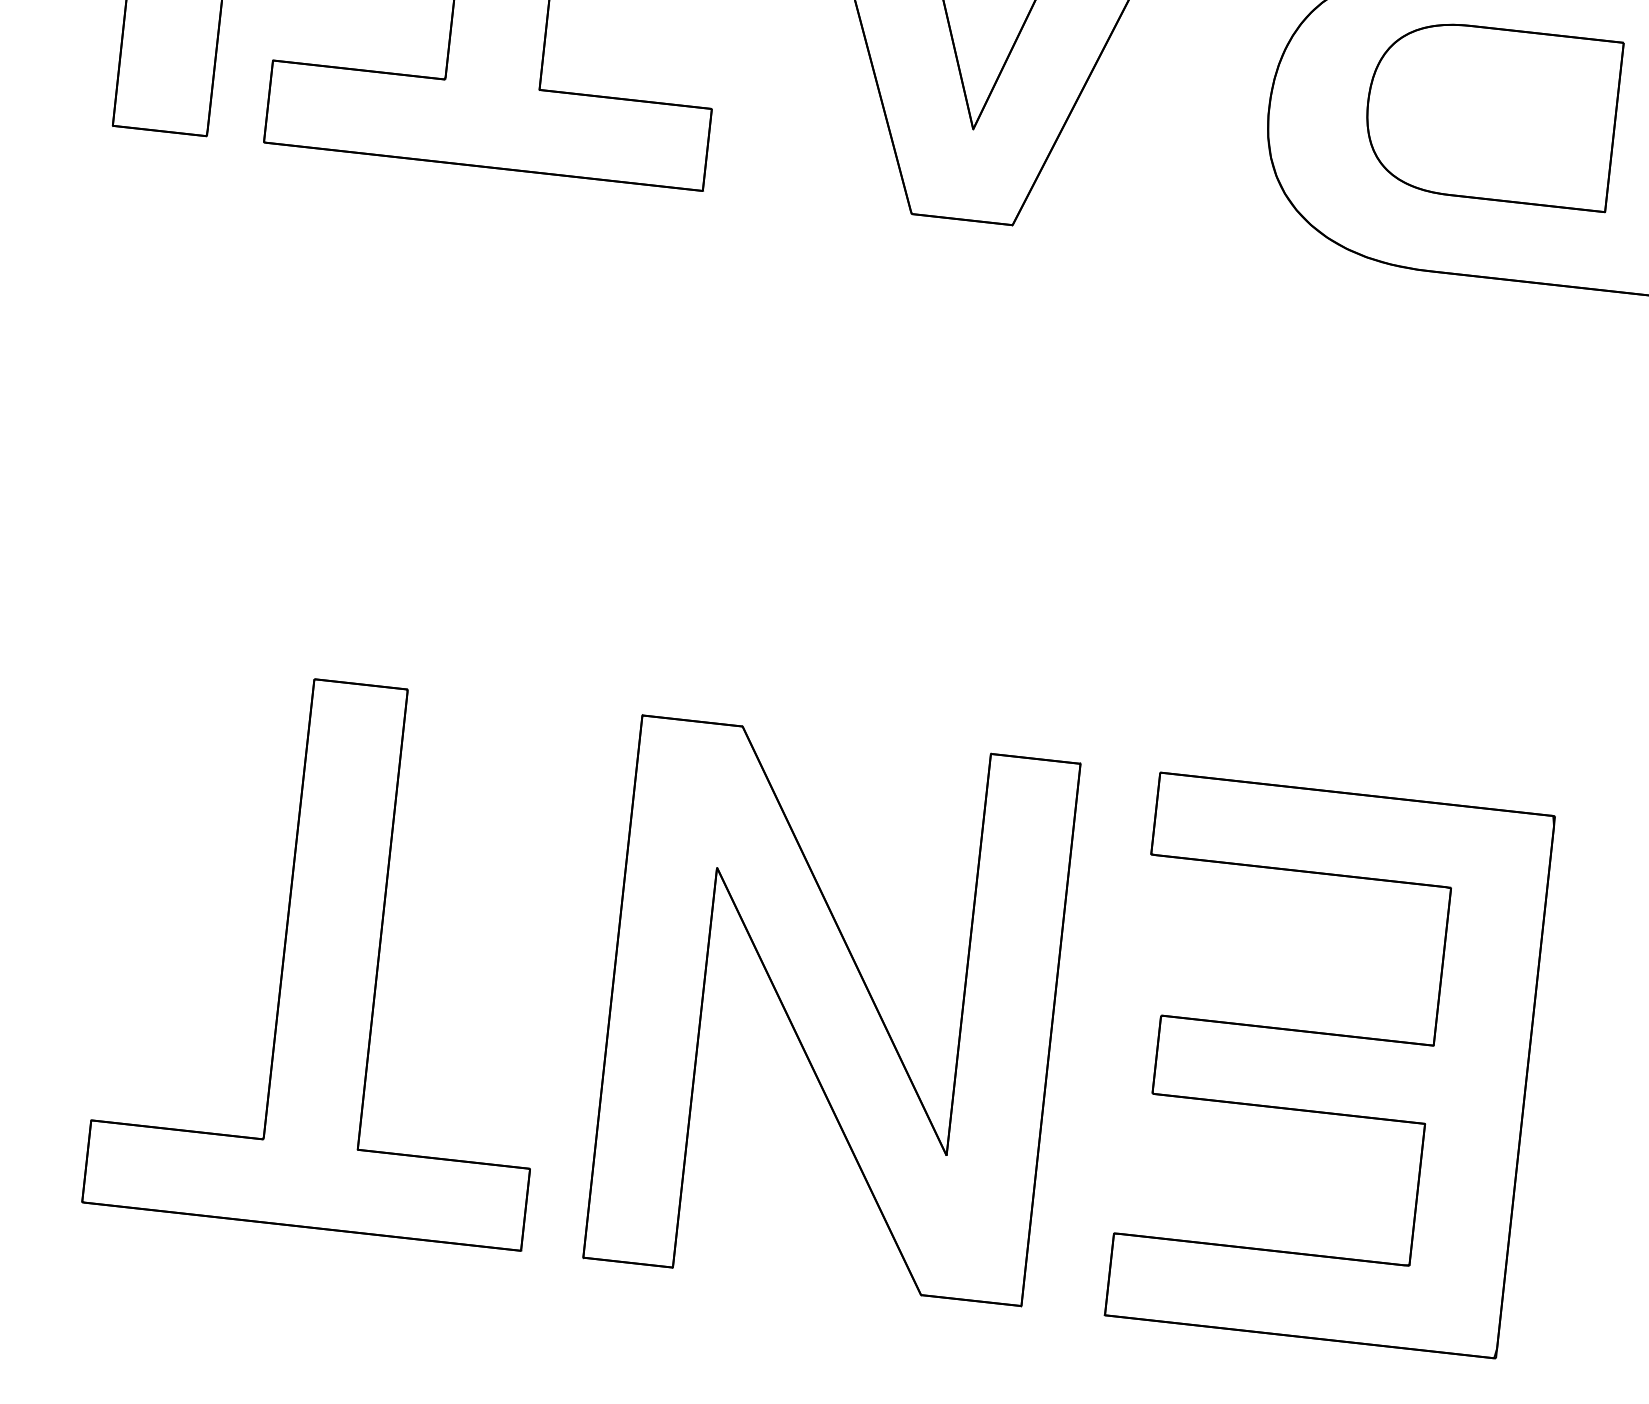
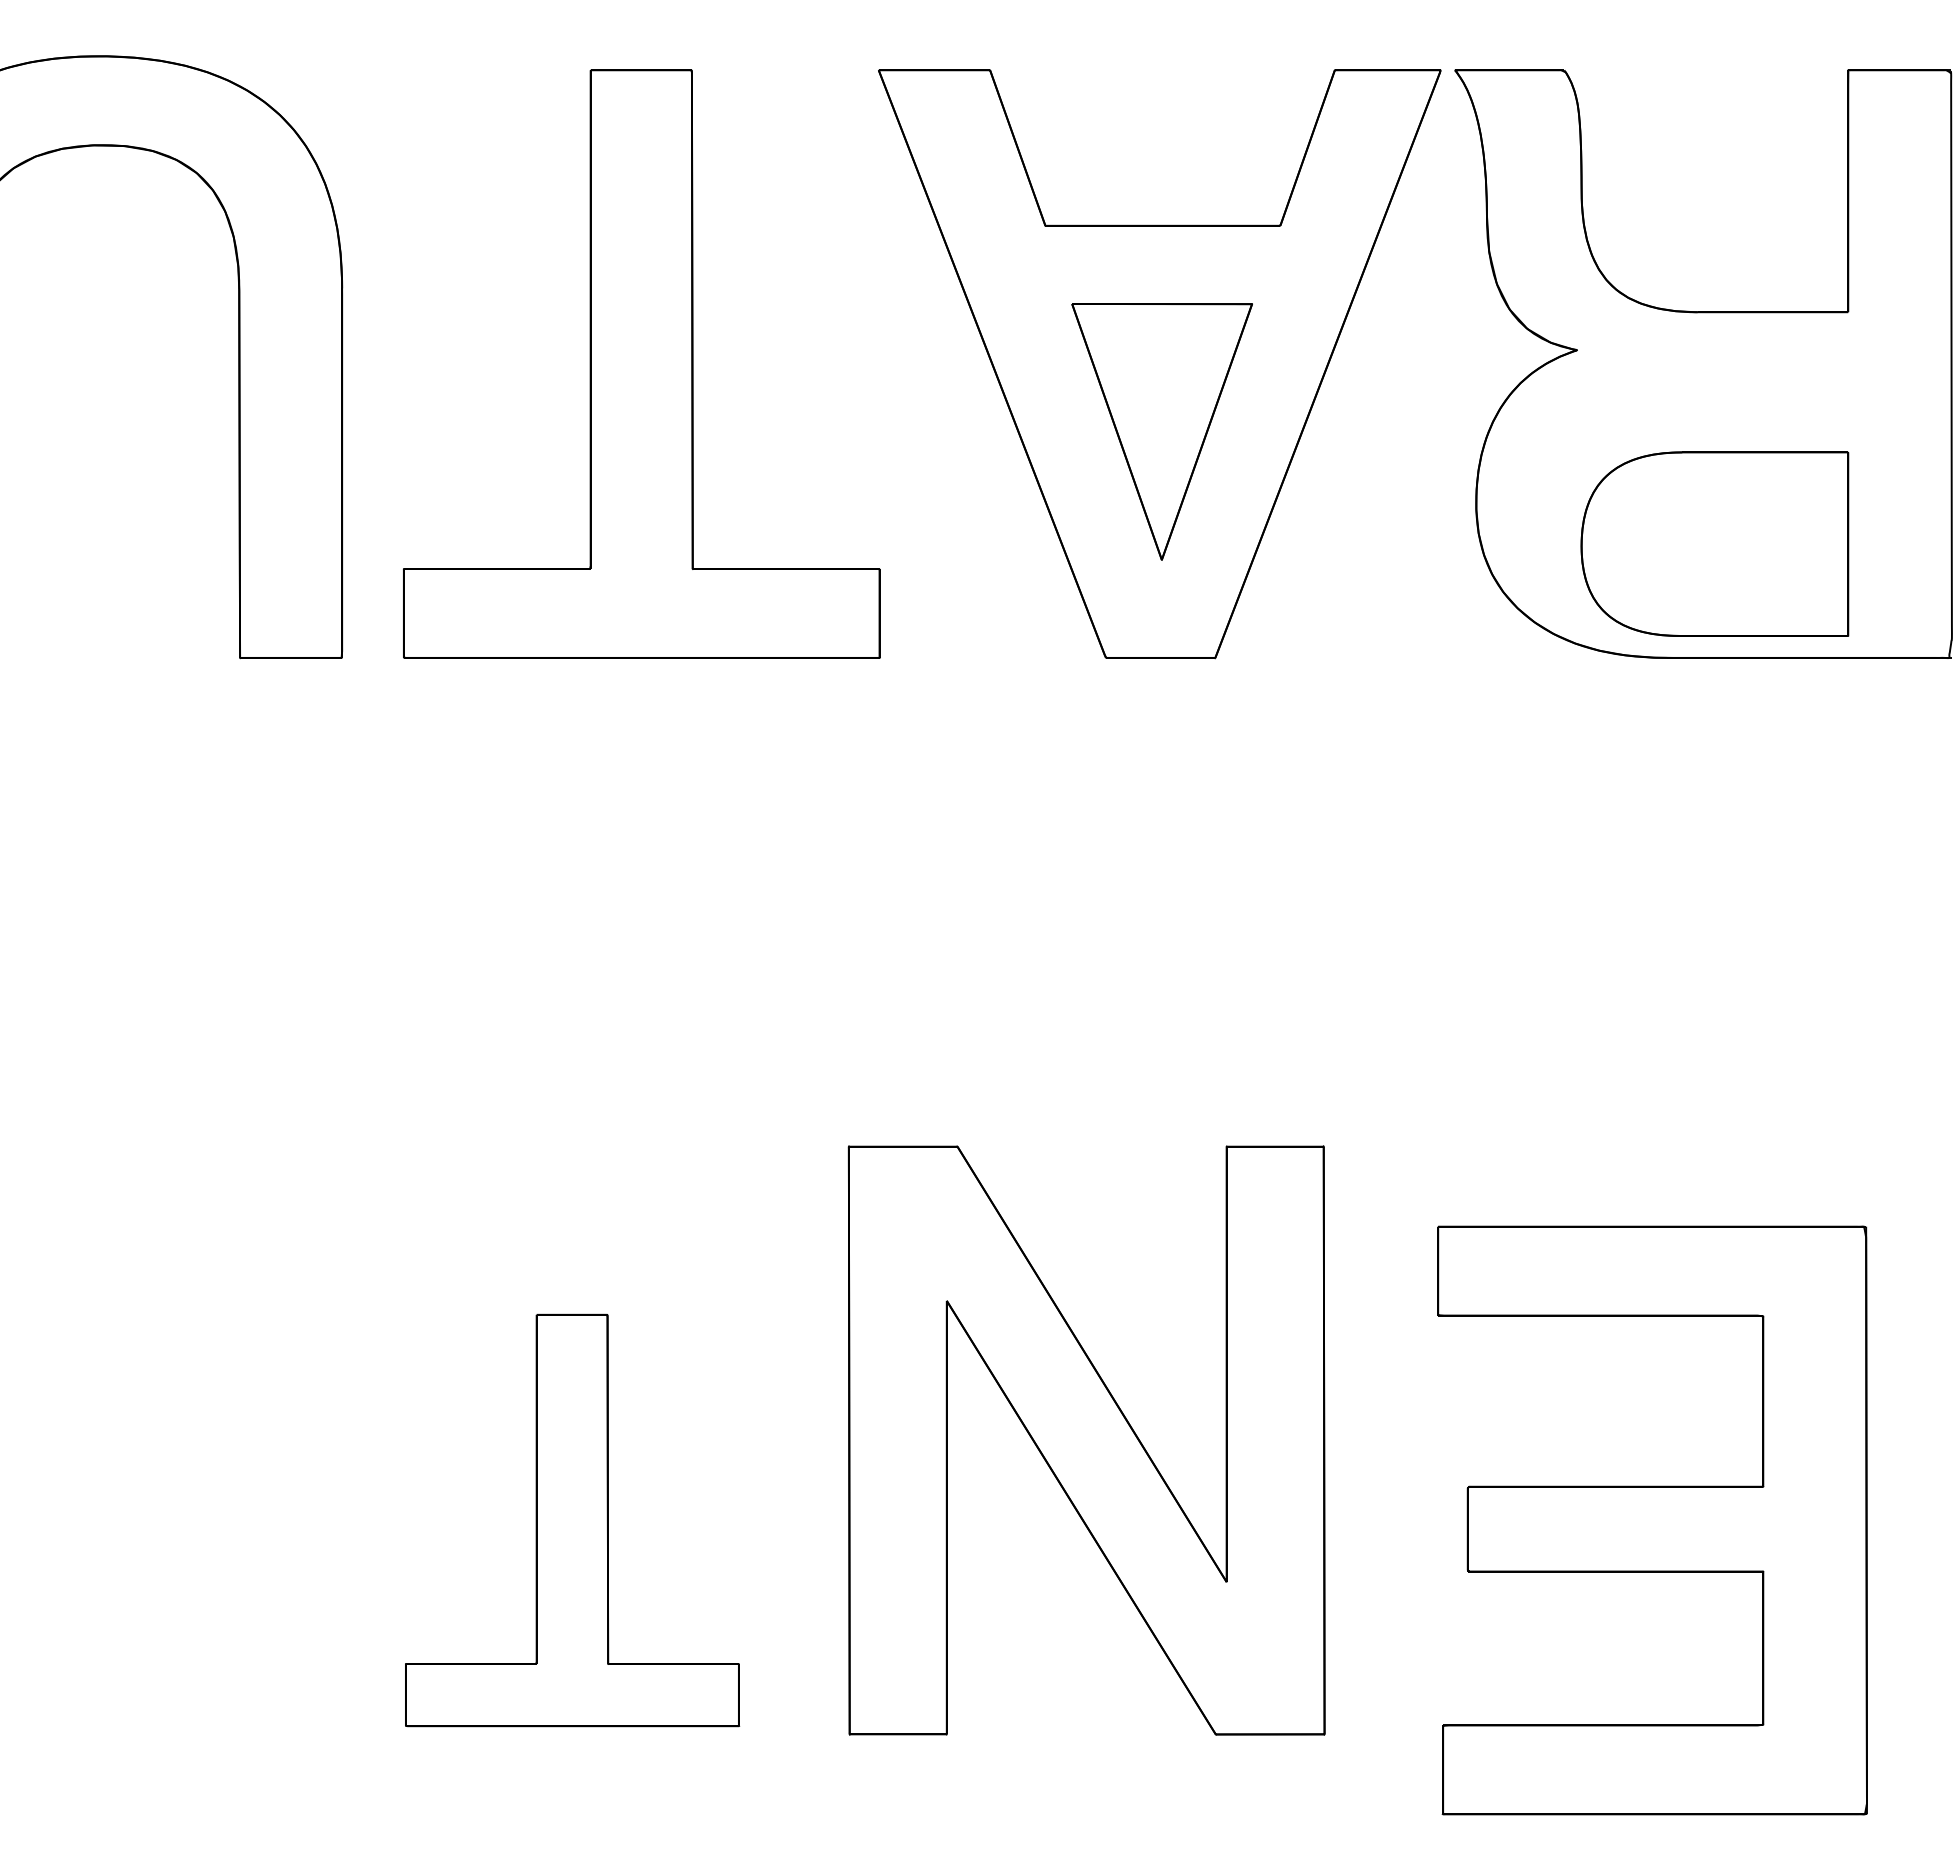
part: (1491, 113) -> (1714, 543), moved
part: (331, 955) -> (572, 1520), size x0.7
part: (831, 1010) -> (1086, 1440), moved

